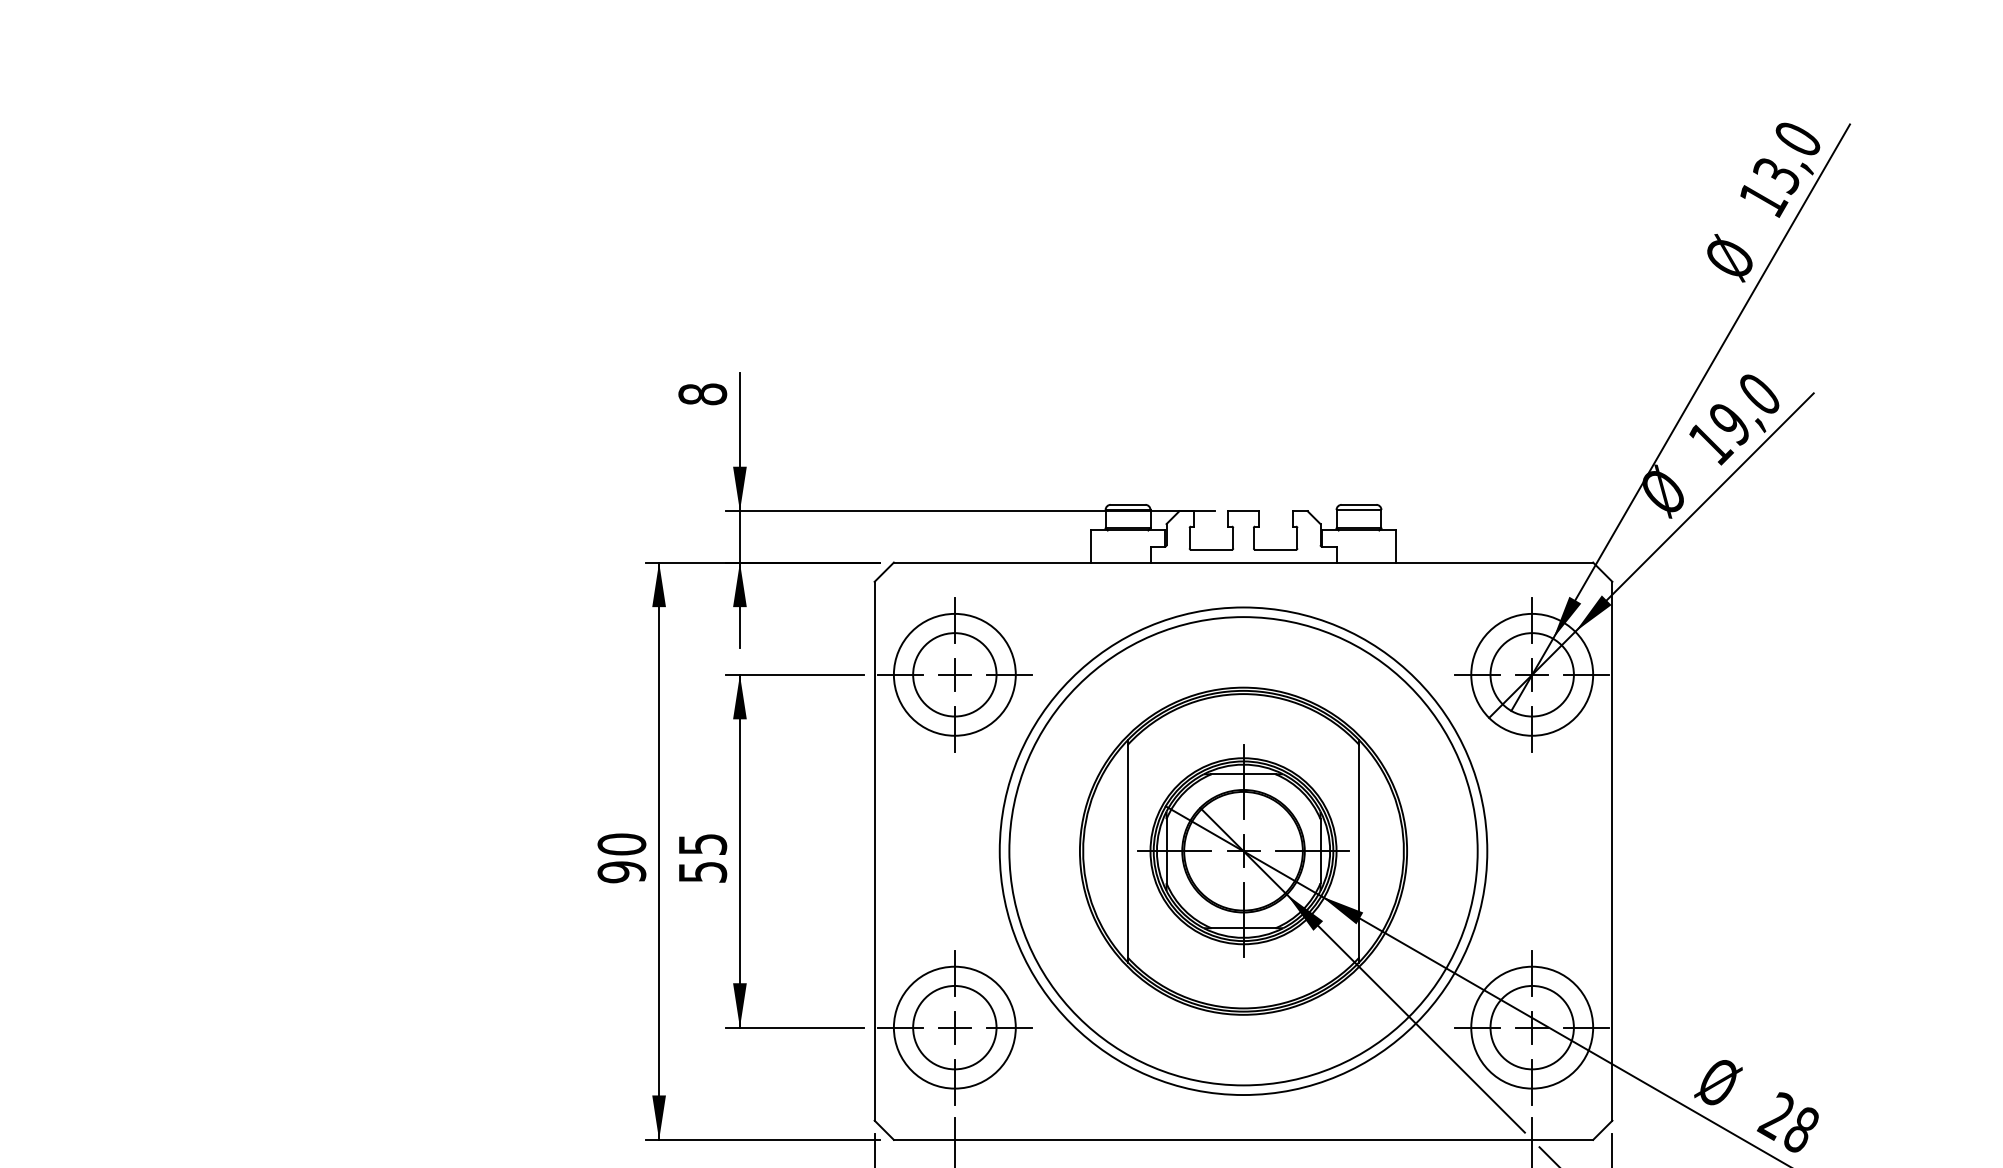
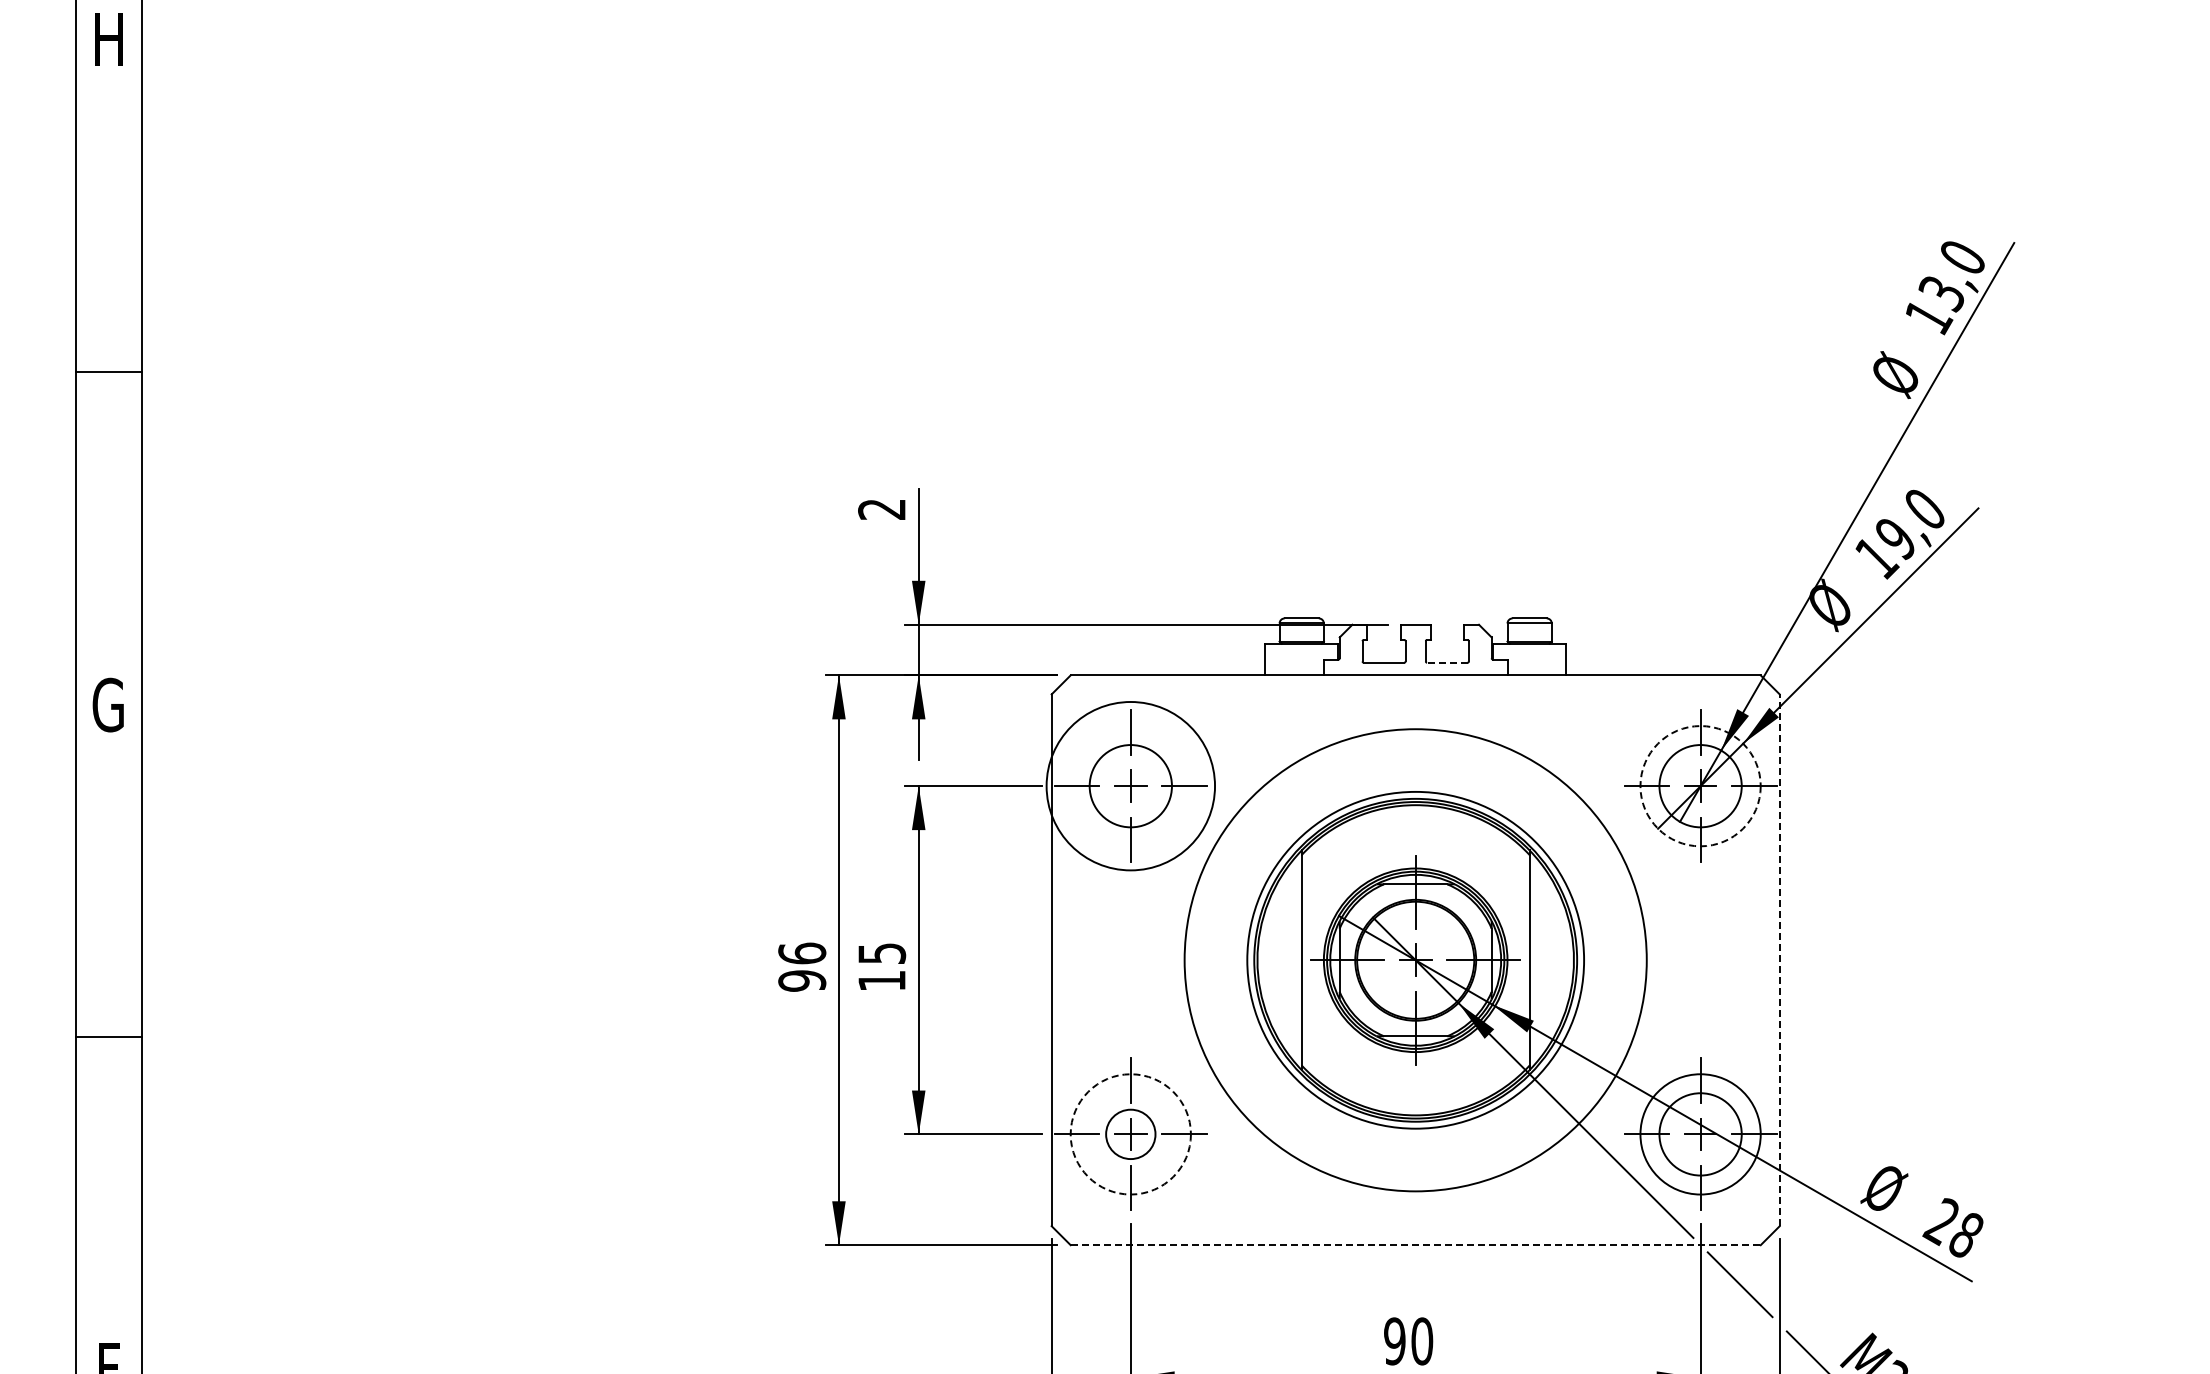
text: (703, 394) -> (882, 509), 8 -> 2
line: (1274, 549) -> (1446, 662), solid -> dashed
circle: (954, 675) -> (1130, 786), size x1.4
circle: (1532, 675) -> (1700, 786), solid -> dashed
text: (622, 844) -> (802, 953), 90 -> 96
circle: (1243, 850) -> (1415, 959), size x0.7
line: (1612, 851) -> (1779, 960), solid -> dashed
text: (703, 872) -> (882, 981), 55 -> 15
circle: (954, 1027) -> (1130, 1134), size x0.6
circle: (954, 1027) -> (1130, 1134), solid -> dashed
line: (1244, 1140) -> (1416, 1245), solid -> dashed

